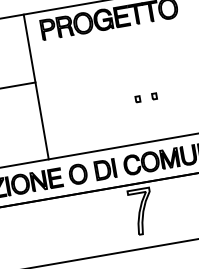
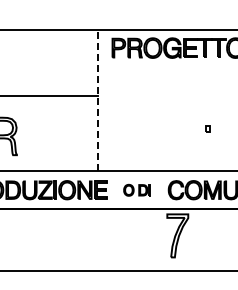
line: (36, 86) -> (98, 100), solid -> dashed
part: (137, 98) -> (191, 128), removed
part: (91, 172) -> (136, 190), size x0.6

